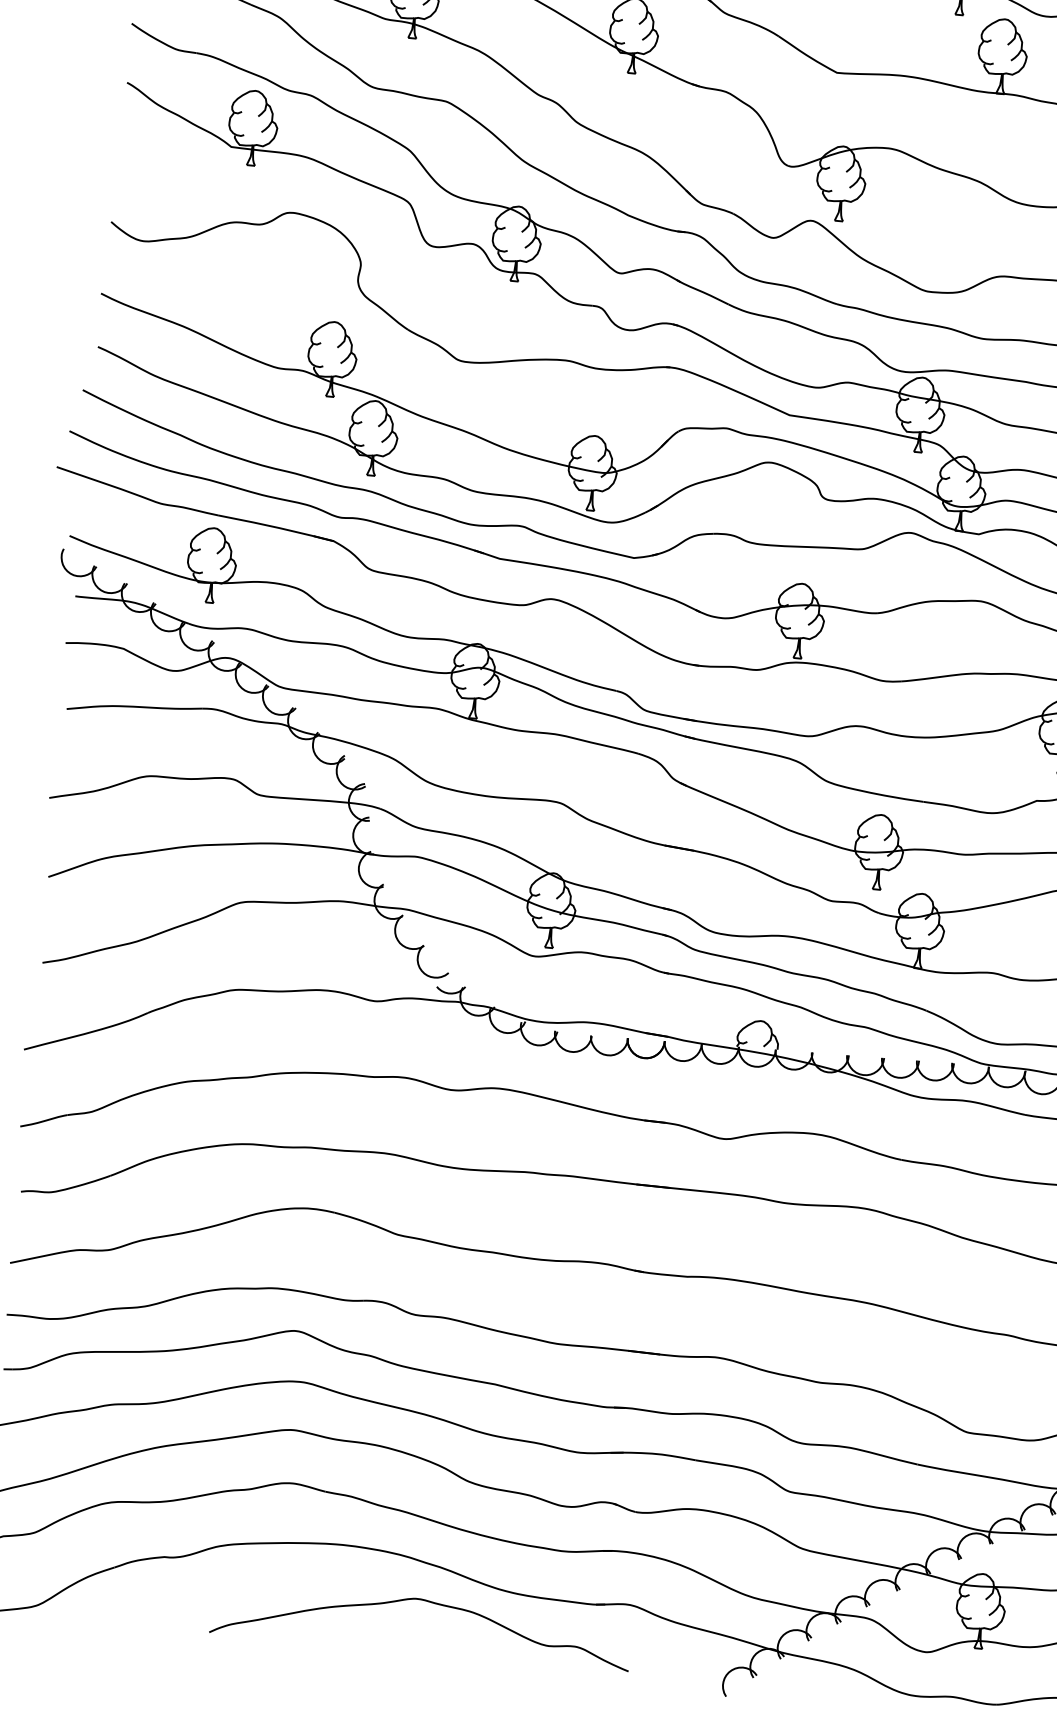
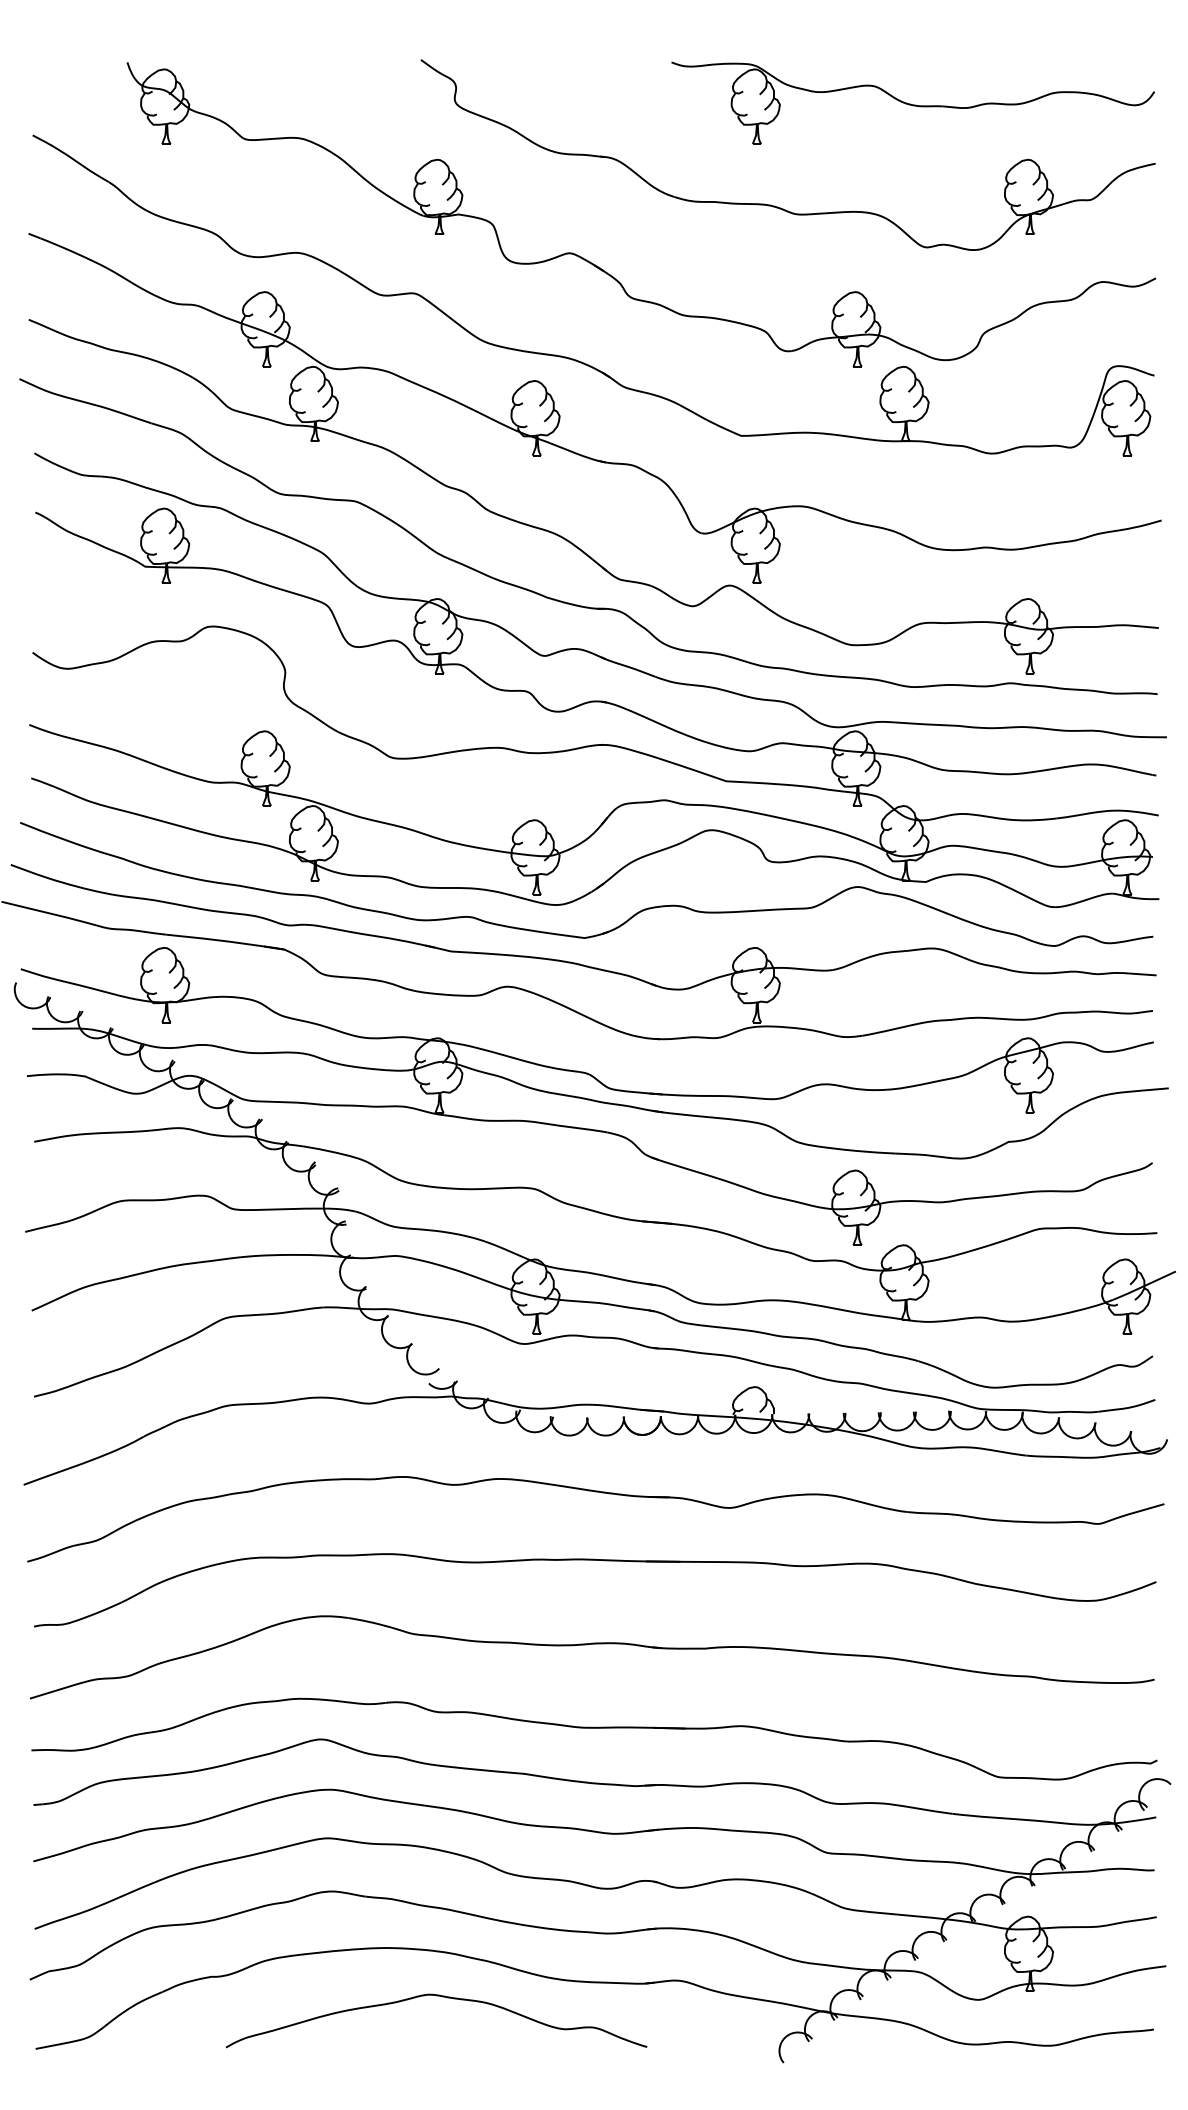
curve: (429, 1602) -> (442, 1997), moved

